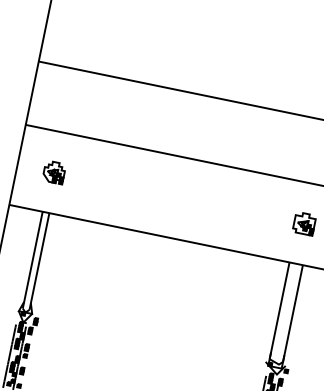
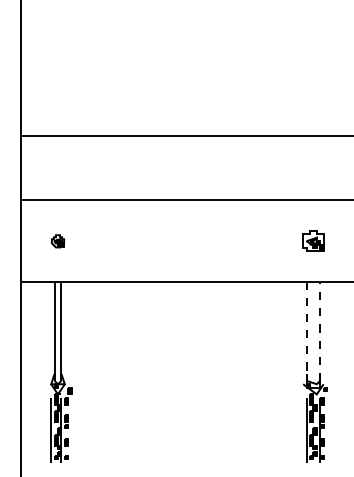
part: (53, 172) -> (57, 241), size x0.6
line: (279, 310) -> (306, 331), solid -> dashed
line: (293, 312) -> (320, 330), solid -> dashed

